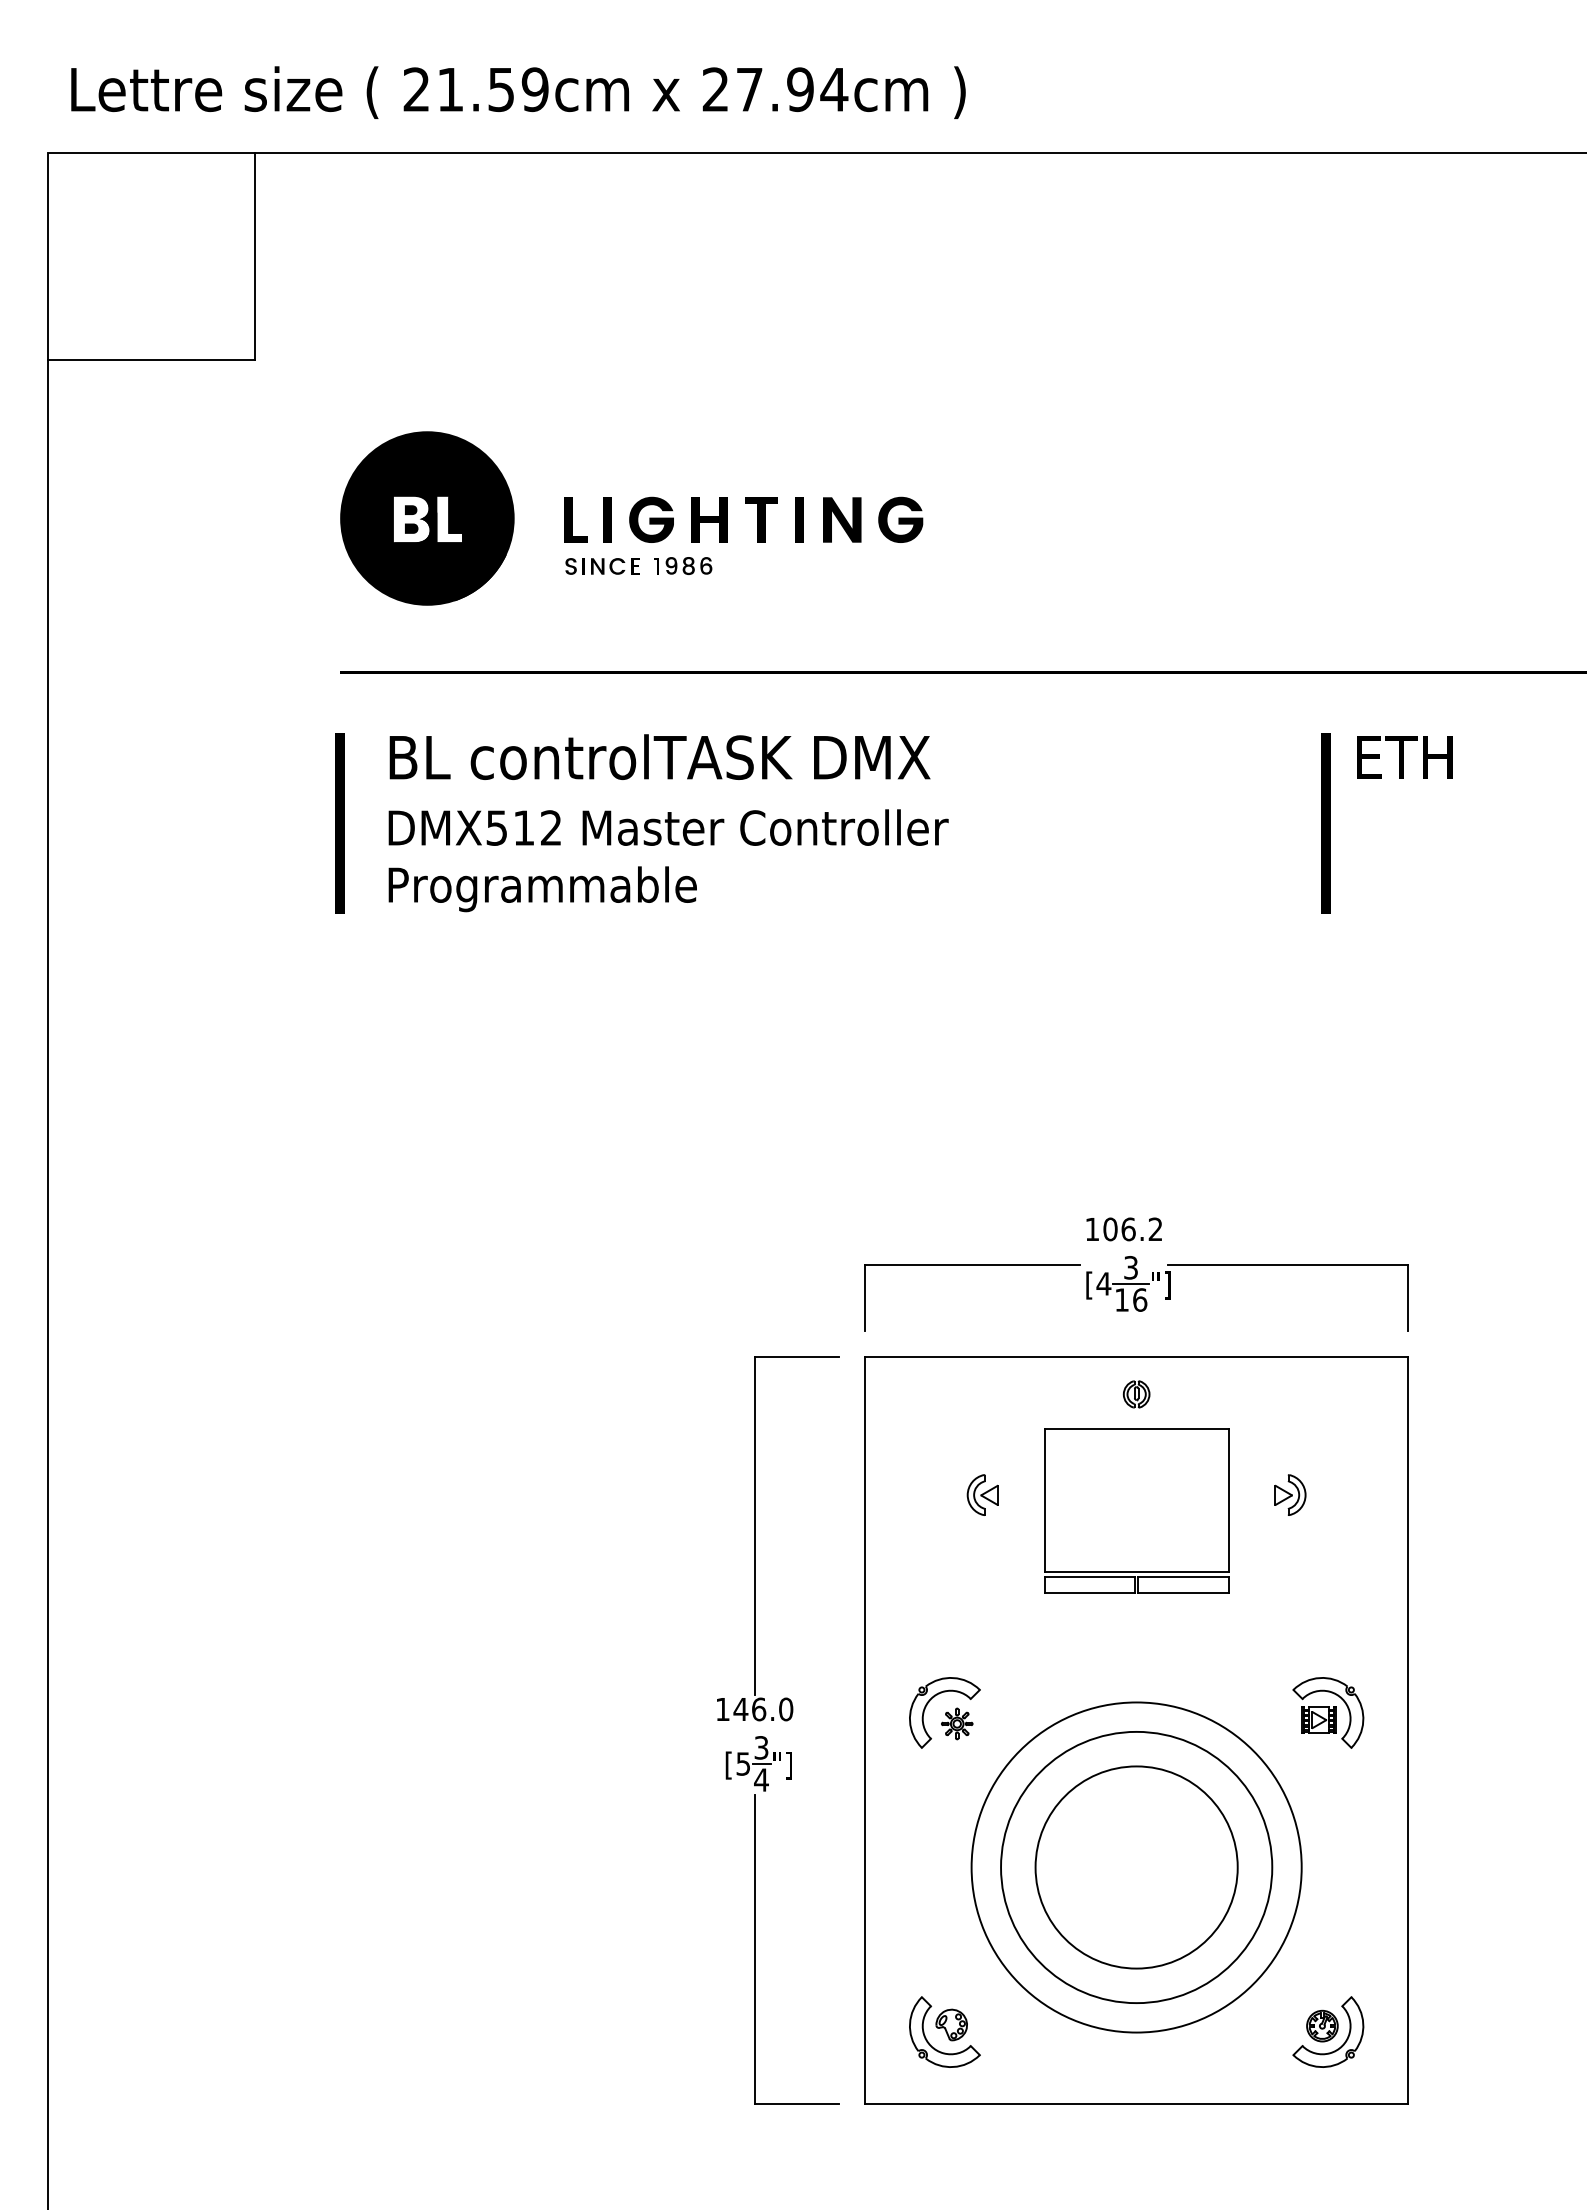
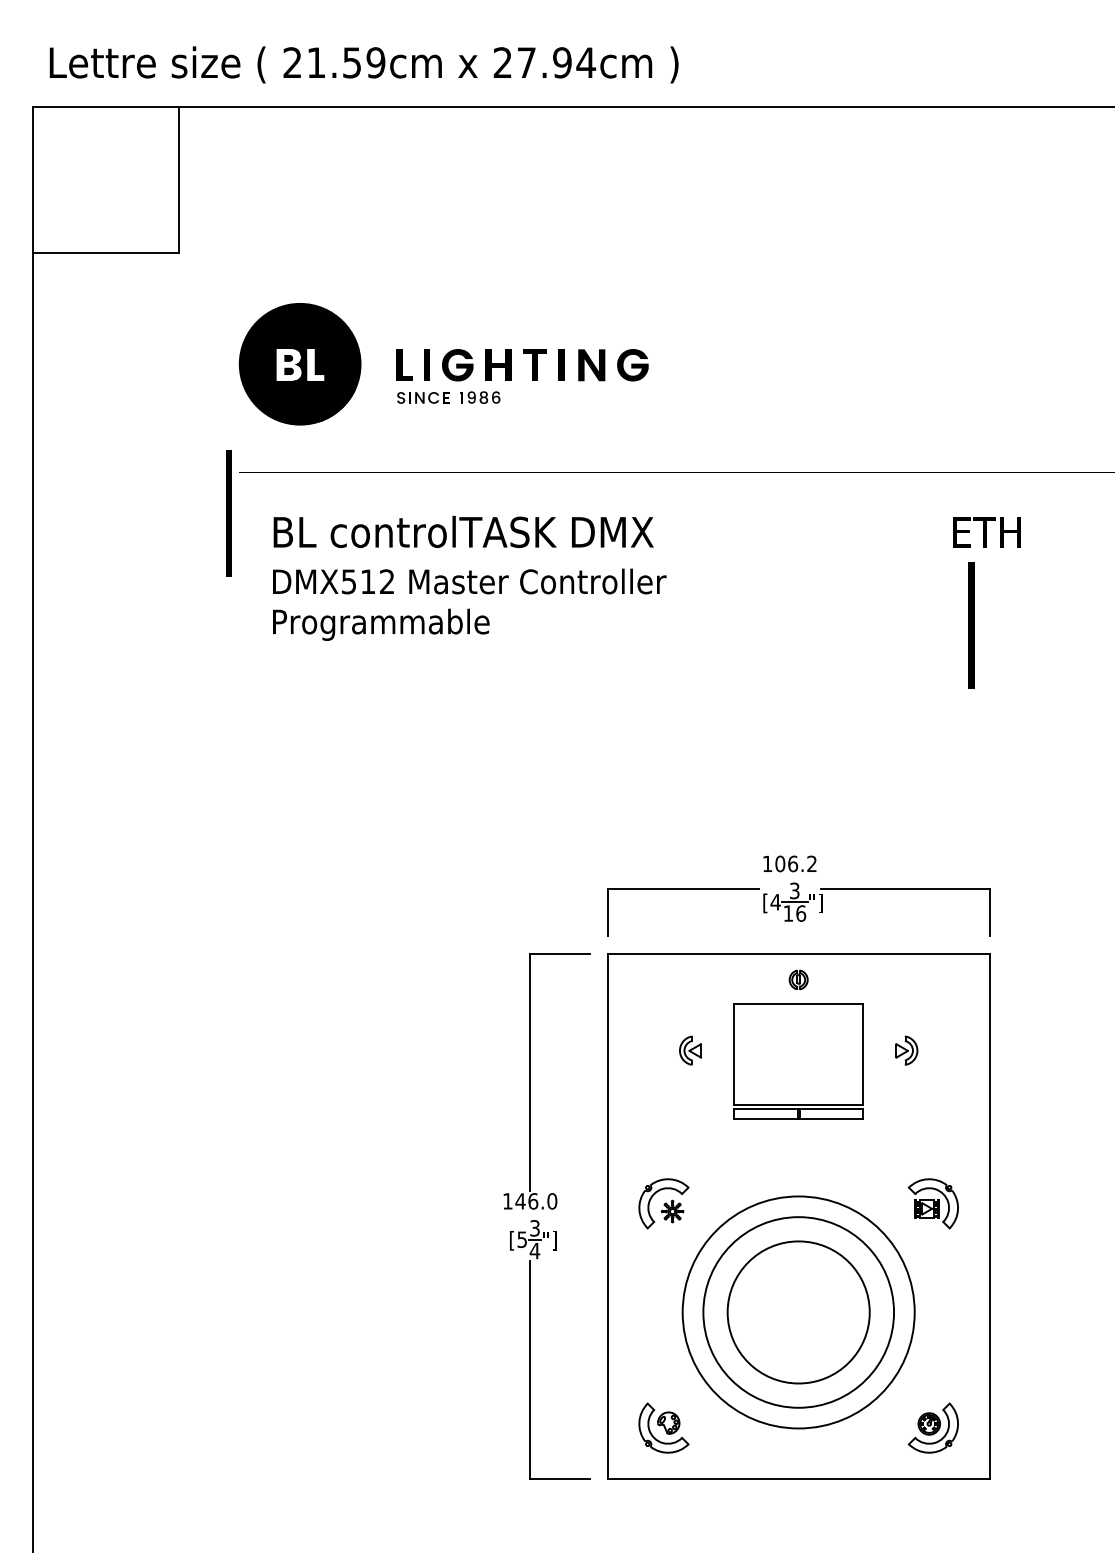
line: (339, 823) -> (228, 513), moved
line: (1325, 823) -> (971, 625), moved

